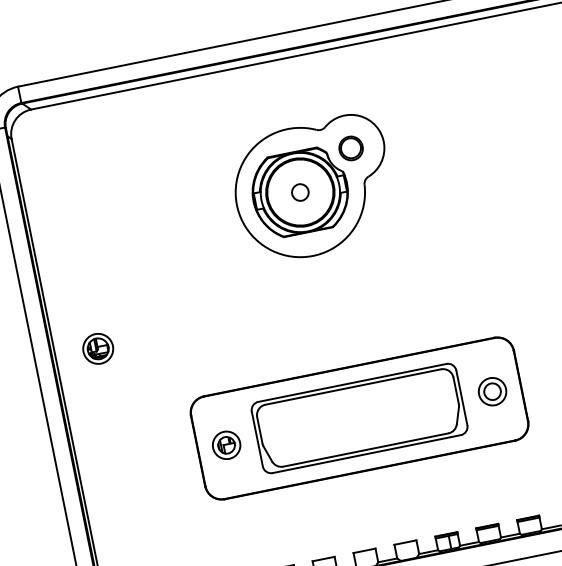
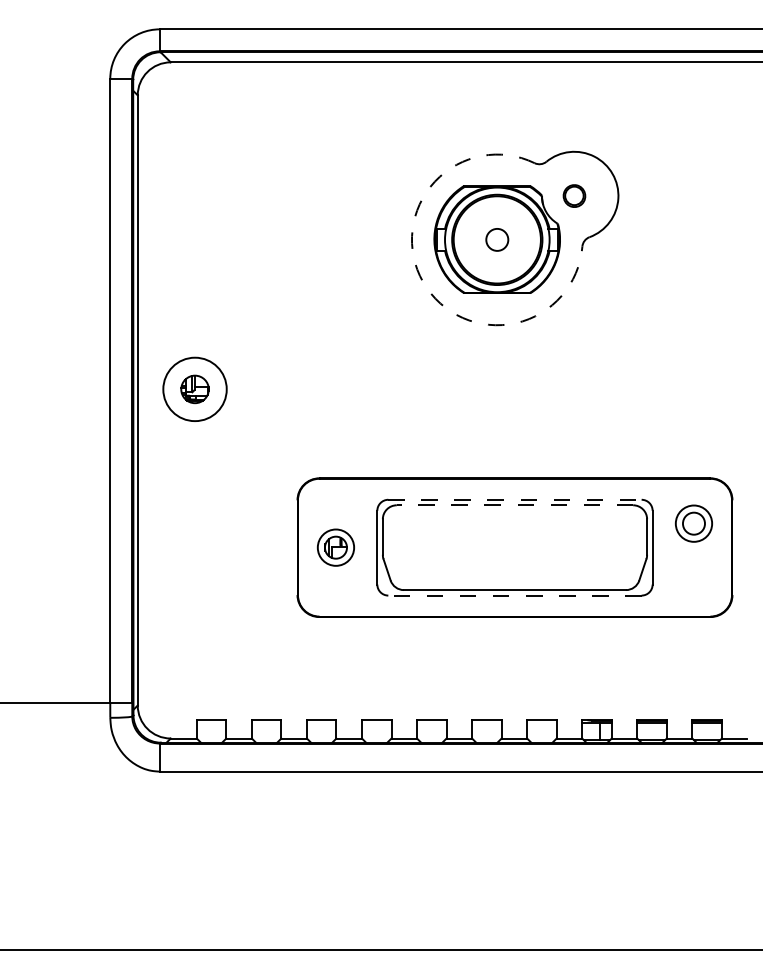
part: (351, 147) -> (574, 195), size x0.7
arc: (251, 235) -> (423, 282), solid -> dashed
circle: (97, 349) -> (194, 389), size x1.6
line: (352, 382) -> (514, 499), solid -> dashed
line: (352, 387) -> (514, 505), solid -> dashed
part: (492, 391) -> (693, 523), moved
line: (366, 454) -> (514, 595), solid -> dashed

